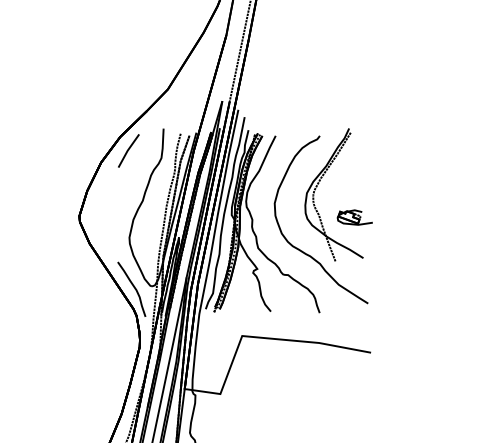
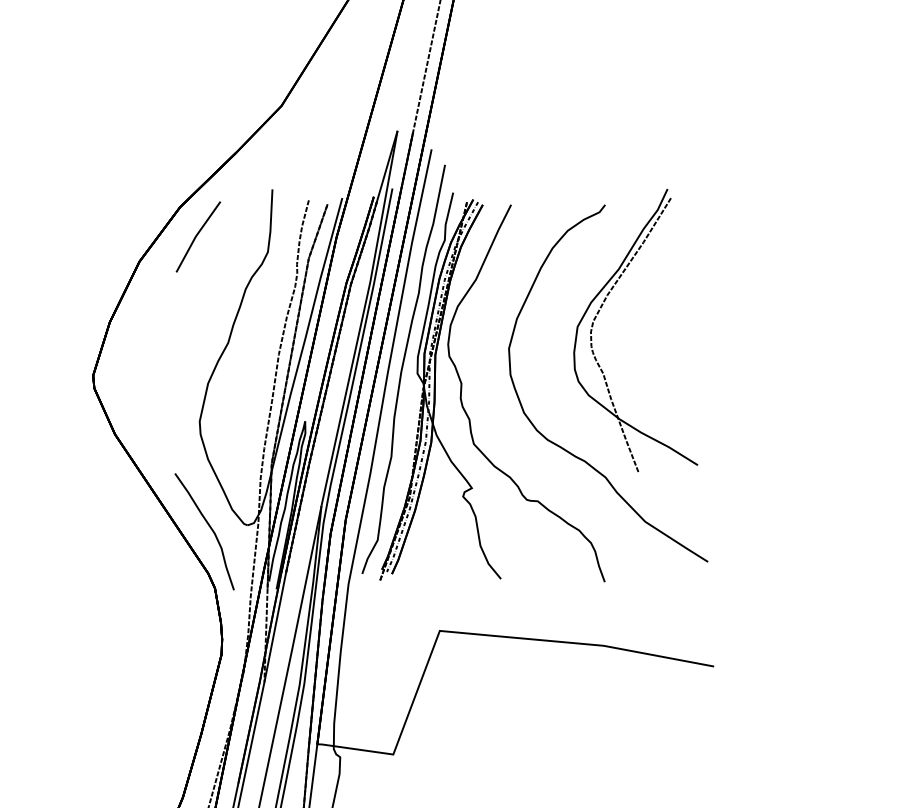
part: (354, 217) -> (678, 378), removed

